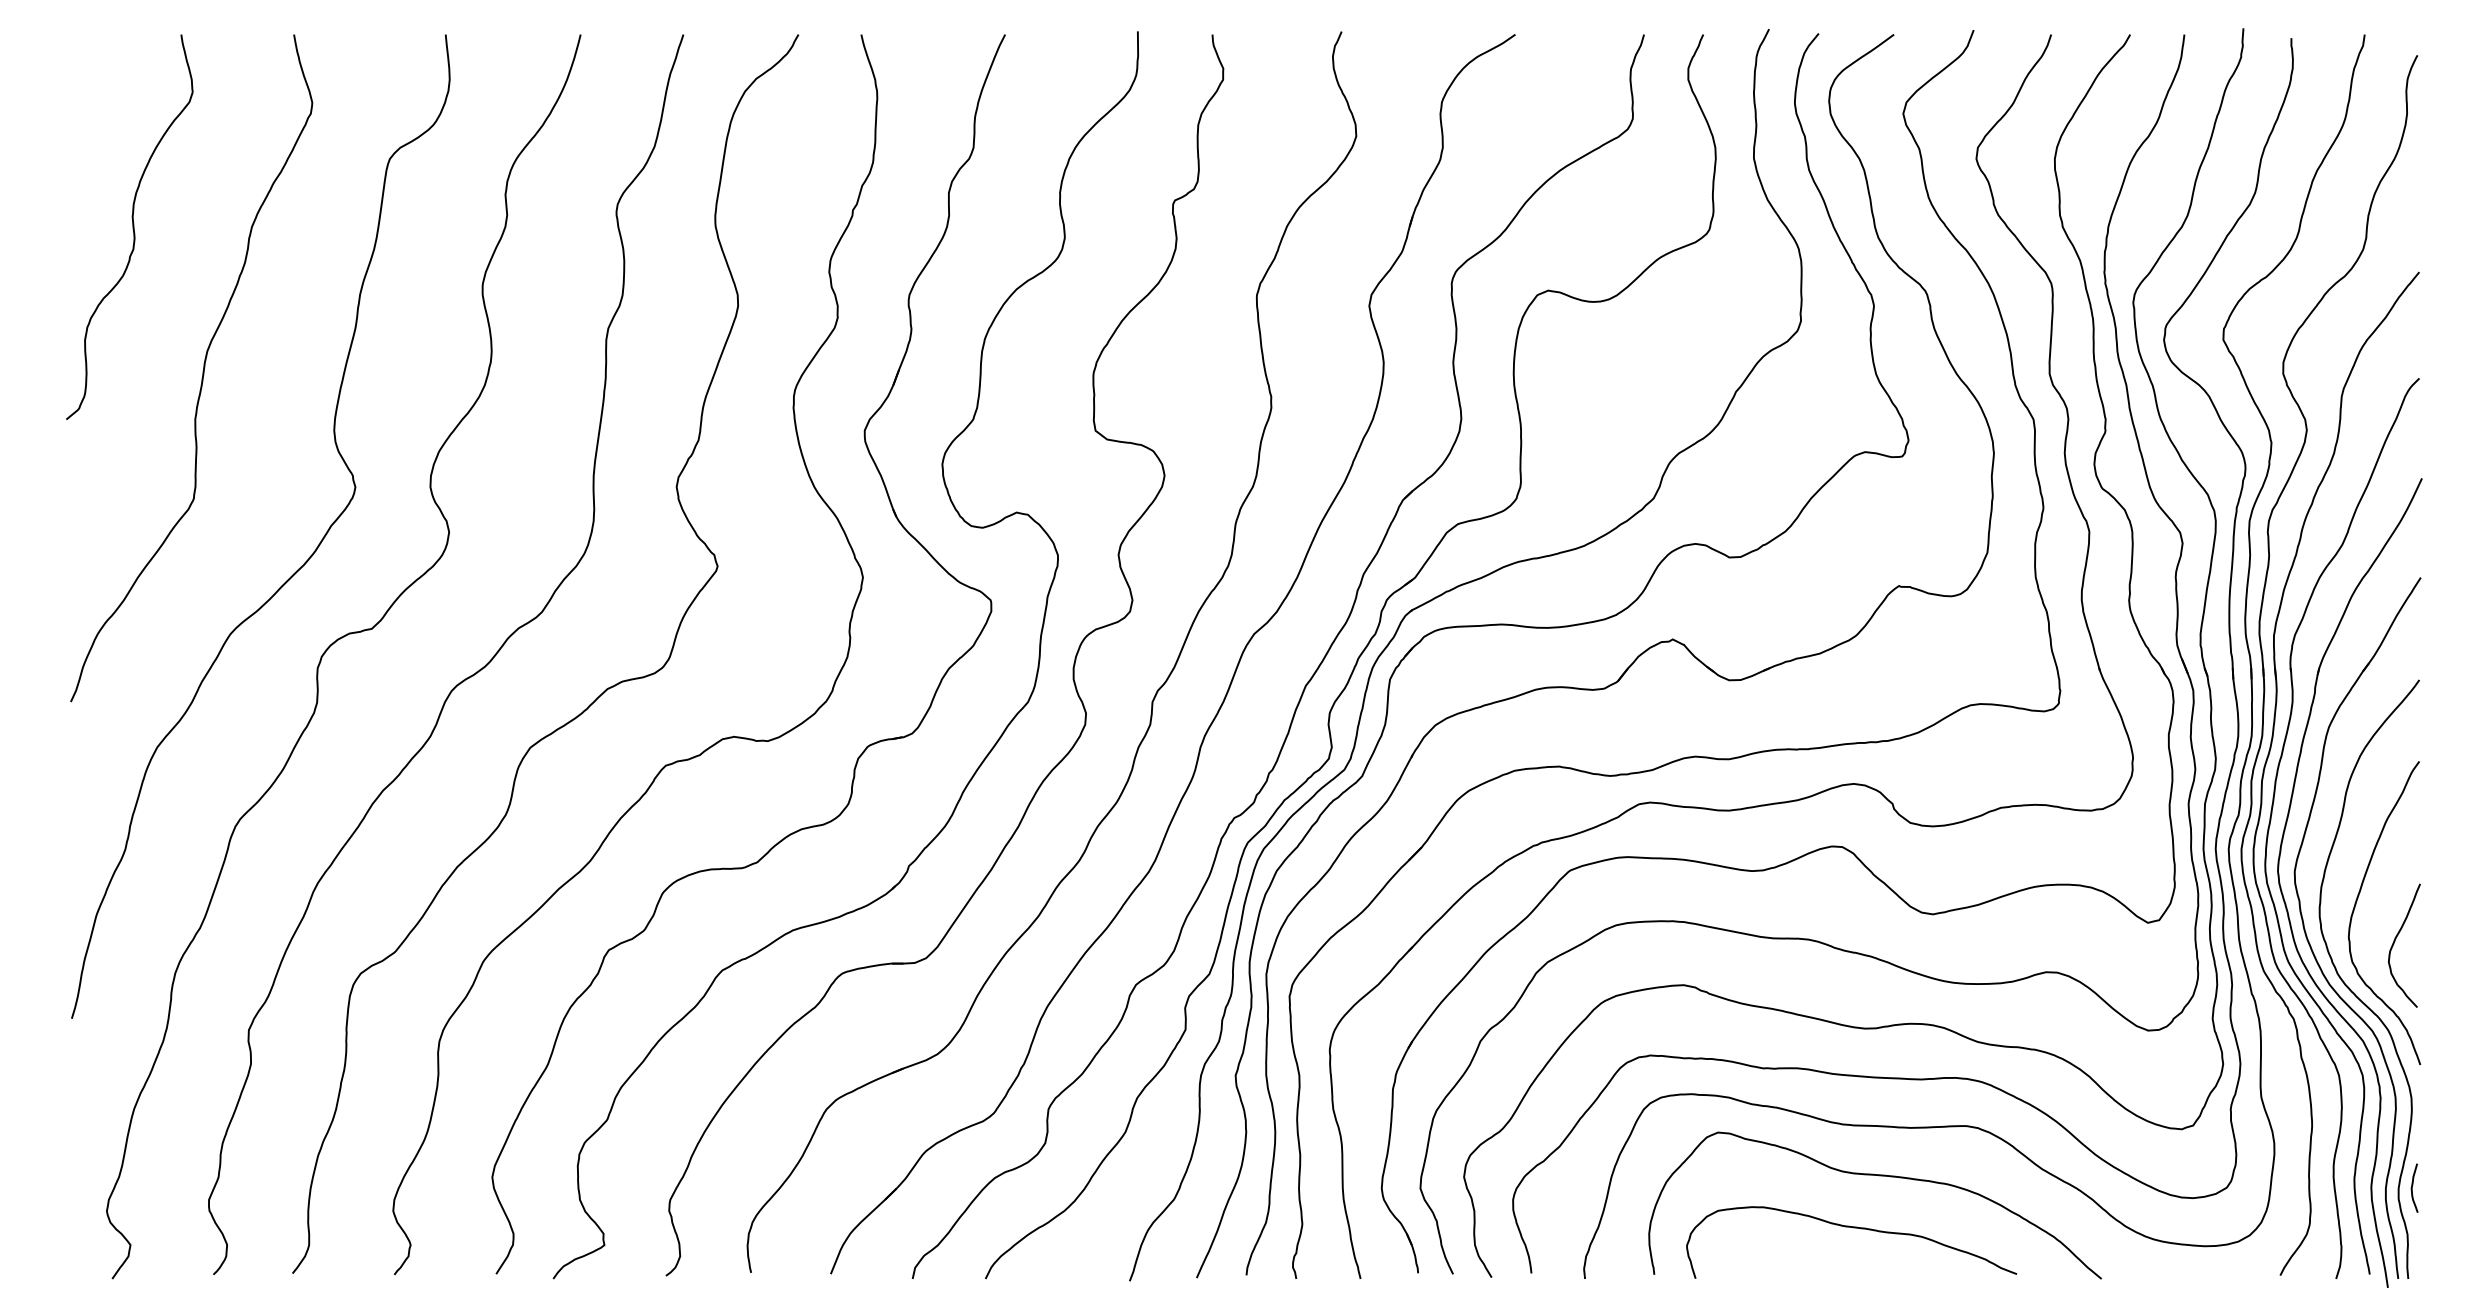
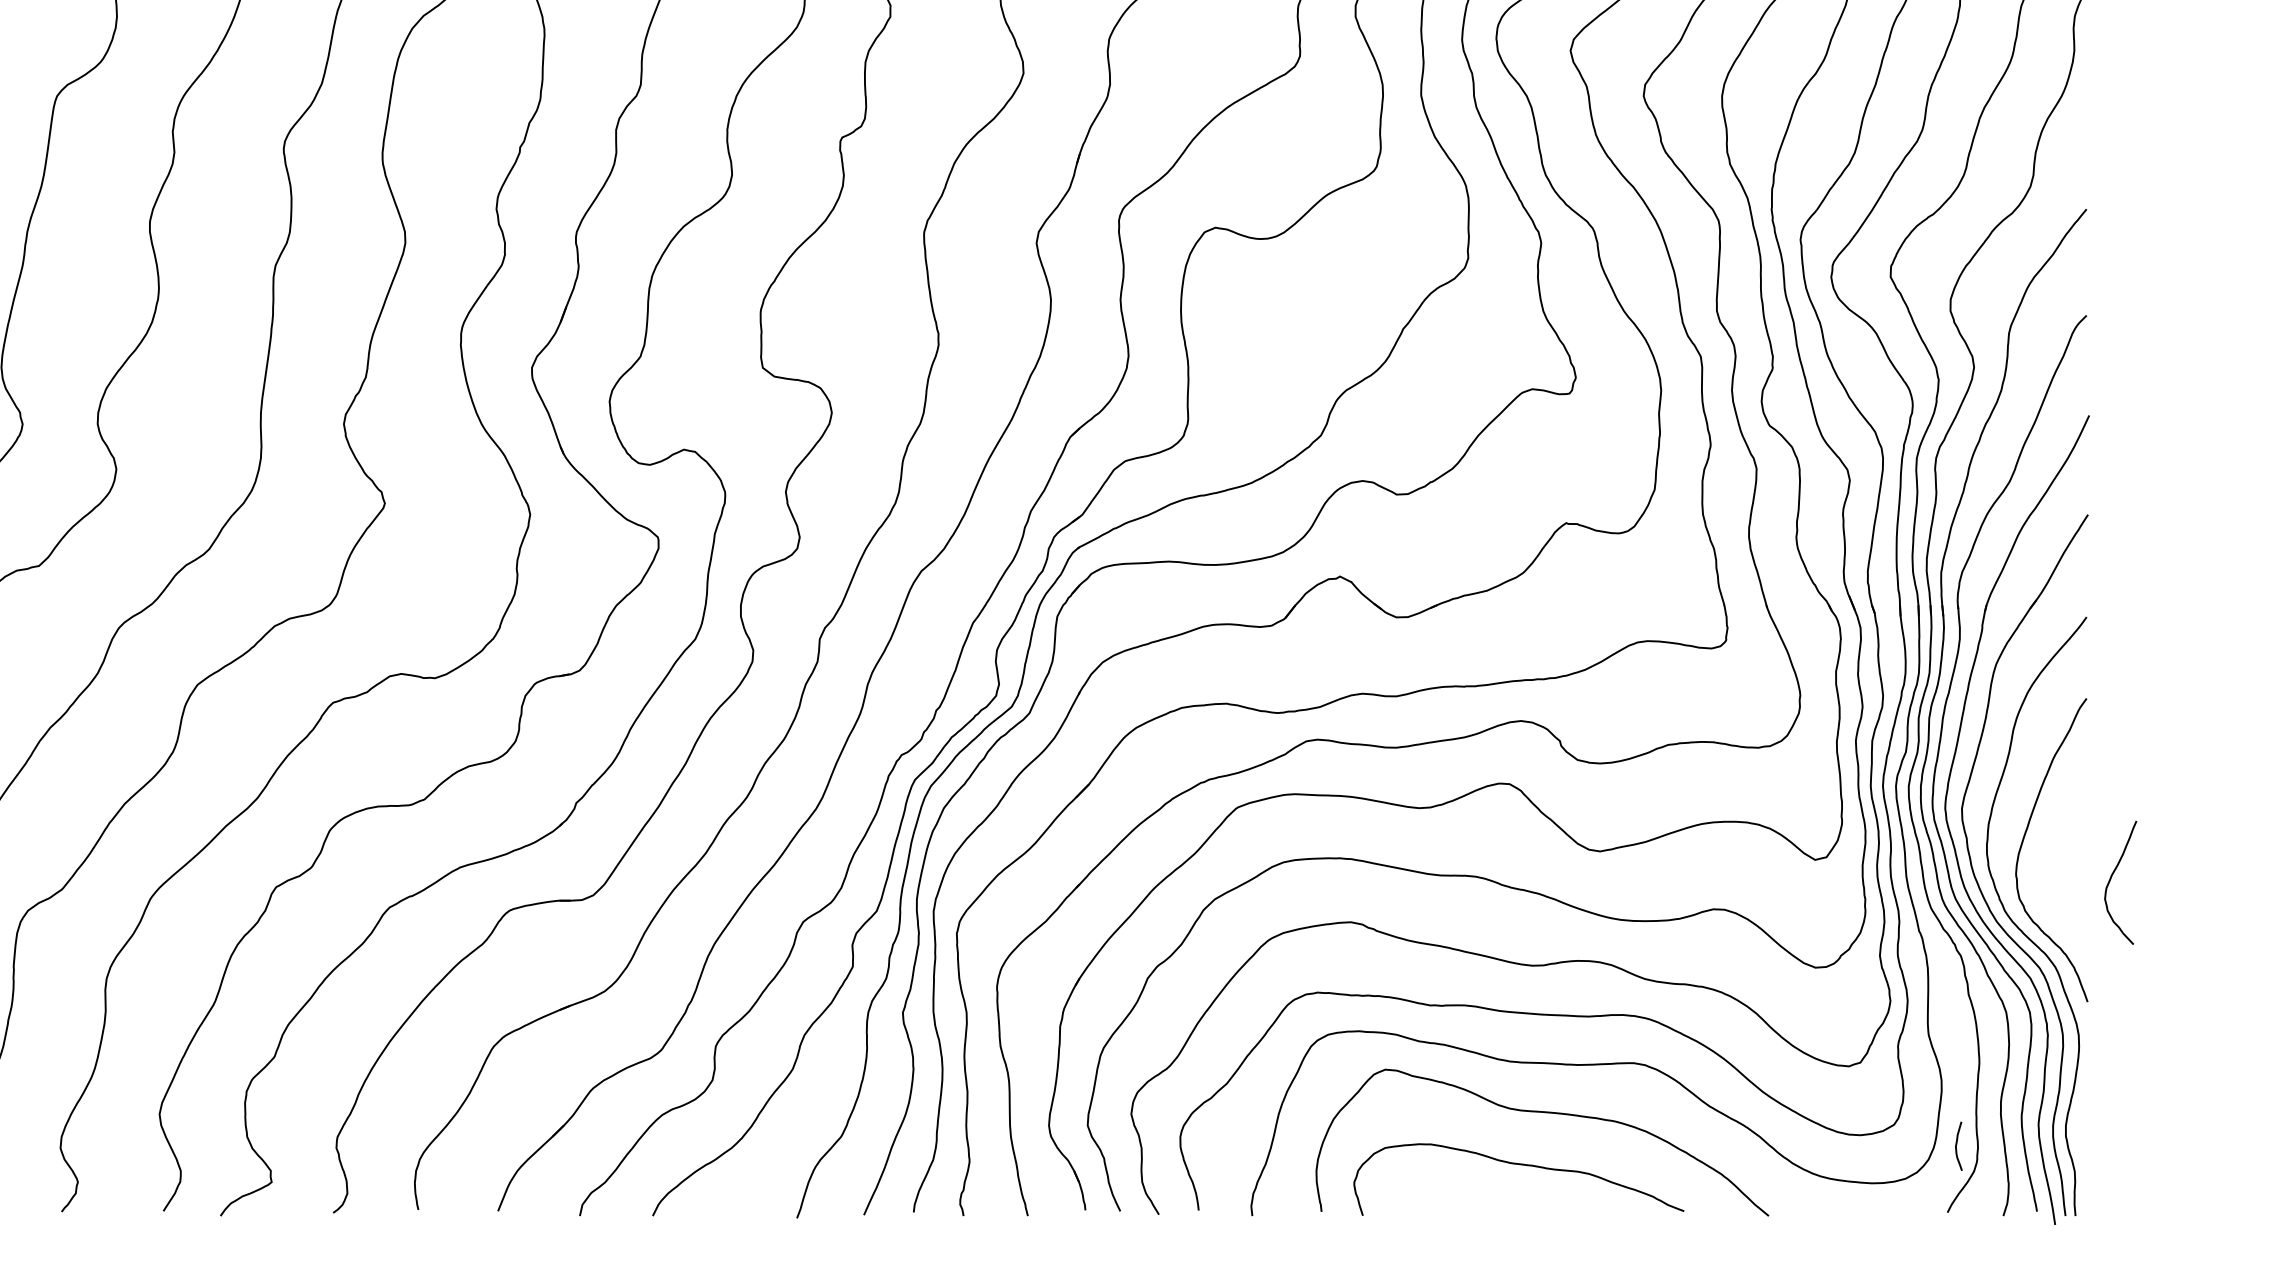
curve: (2395, 941) -> (2111, 878), moved
curve: (2412, 1187) -> (1956, 1145), moved

